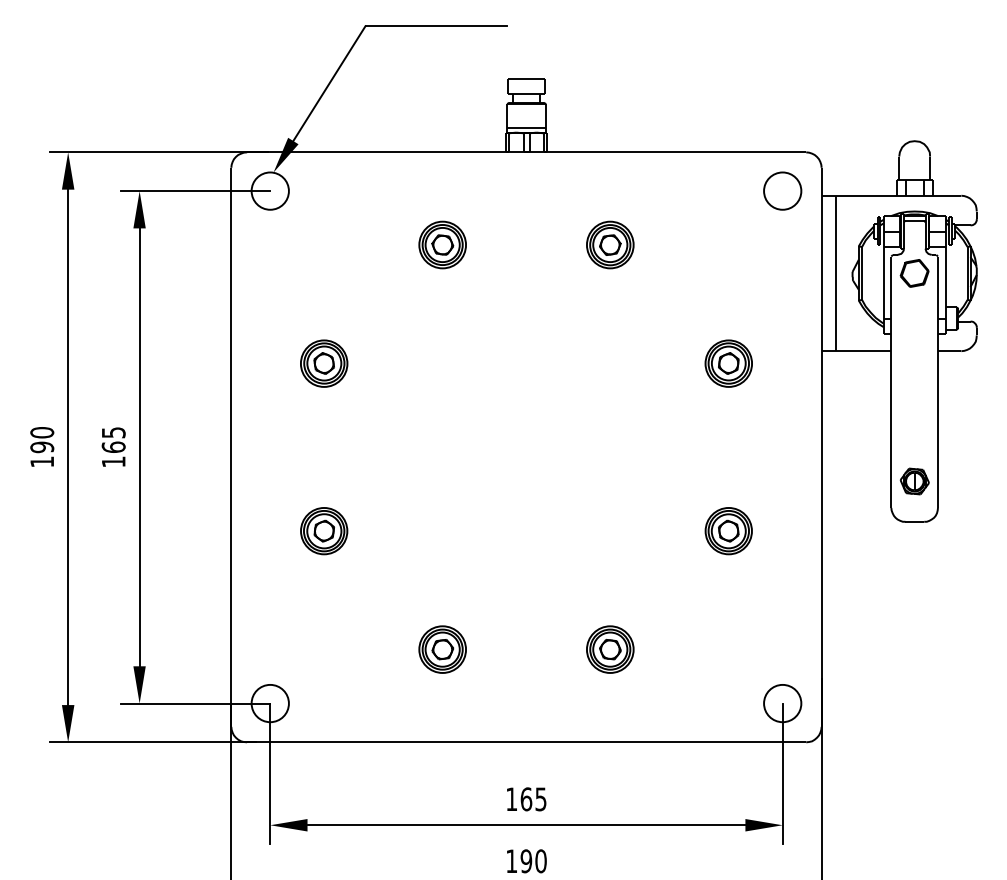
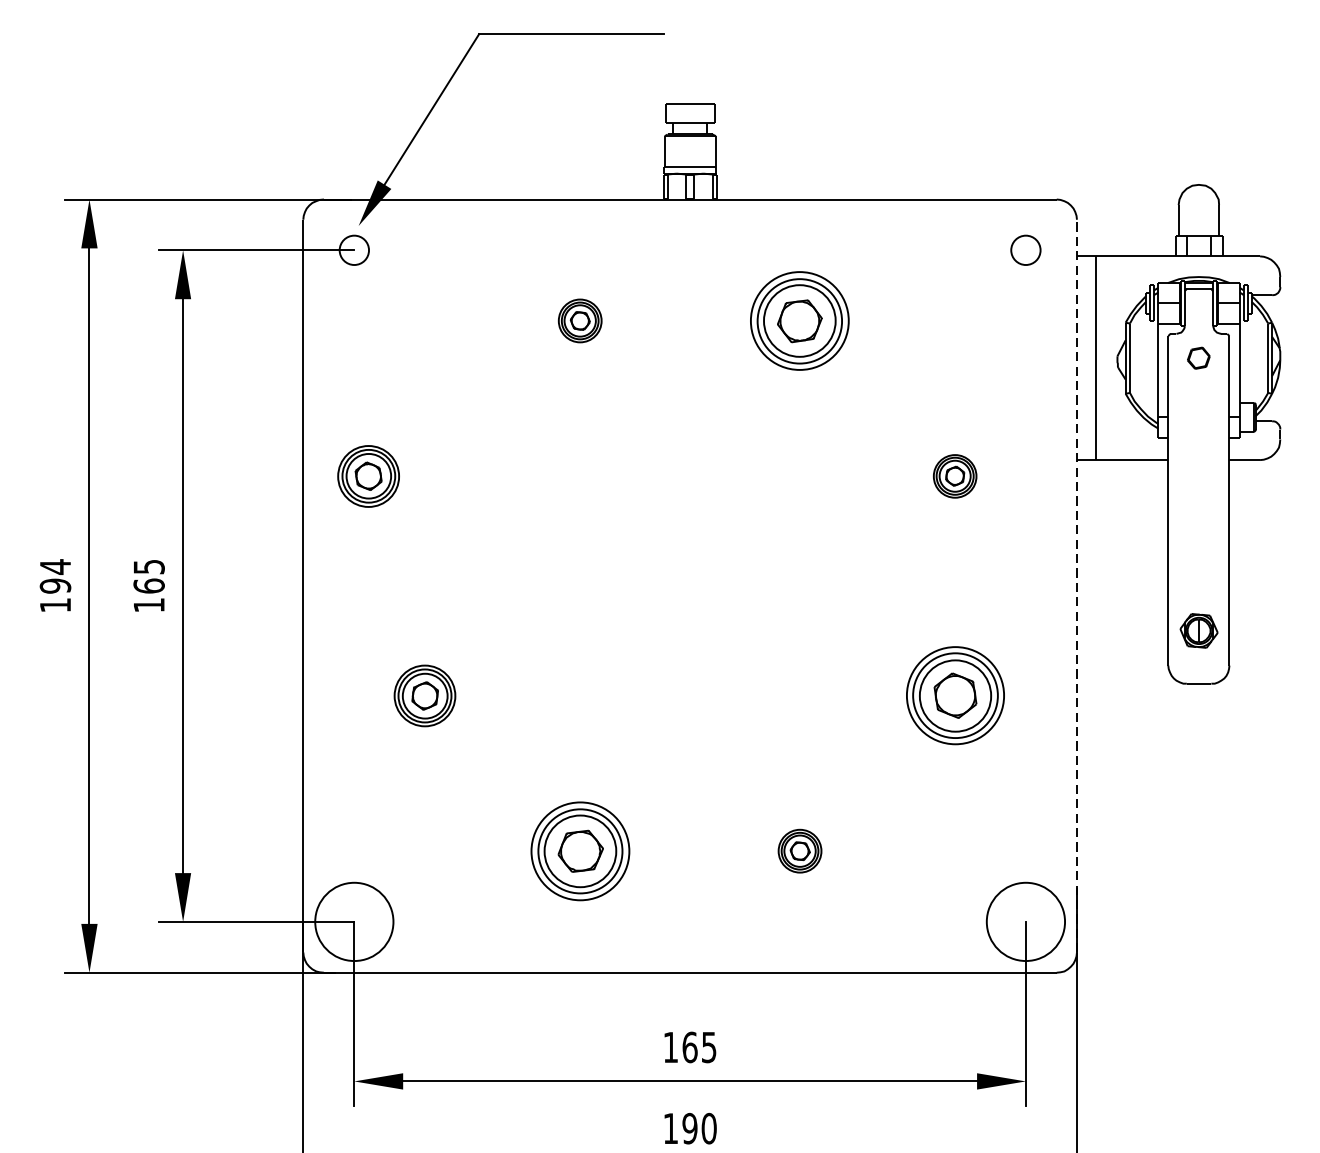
circle: (269, 190) -> (353, 249), size x0.6
circle: (782, 190) -> (1025, 249), size x0.6
part: (442, 244) -> (580, 320), size x0.7
part: (610, 244) -> (800, 320), size x1.6
part: (914, 273) -> (1198, 358), size x0.6
part: (324, 363) -> (369, 476), moved
part: (728, 363) -> (954, 476), size x0.7
text: (42, 432) -> (55, 566), 190 -> 194
line: (821, 447) -> (1076, 586), solid -> dashed
part: (728, 531) -> (954, 696), size x1.6
part: (442, 649) -> (580, 851), size x1.6
part: (610, 649) -> (800, 851), size x0.7
circle: (269, 703) -> (353, 921), size x1.6
circle: (782, 703) -> (1025, 921), size x1.6

